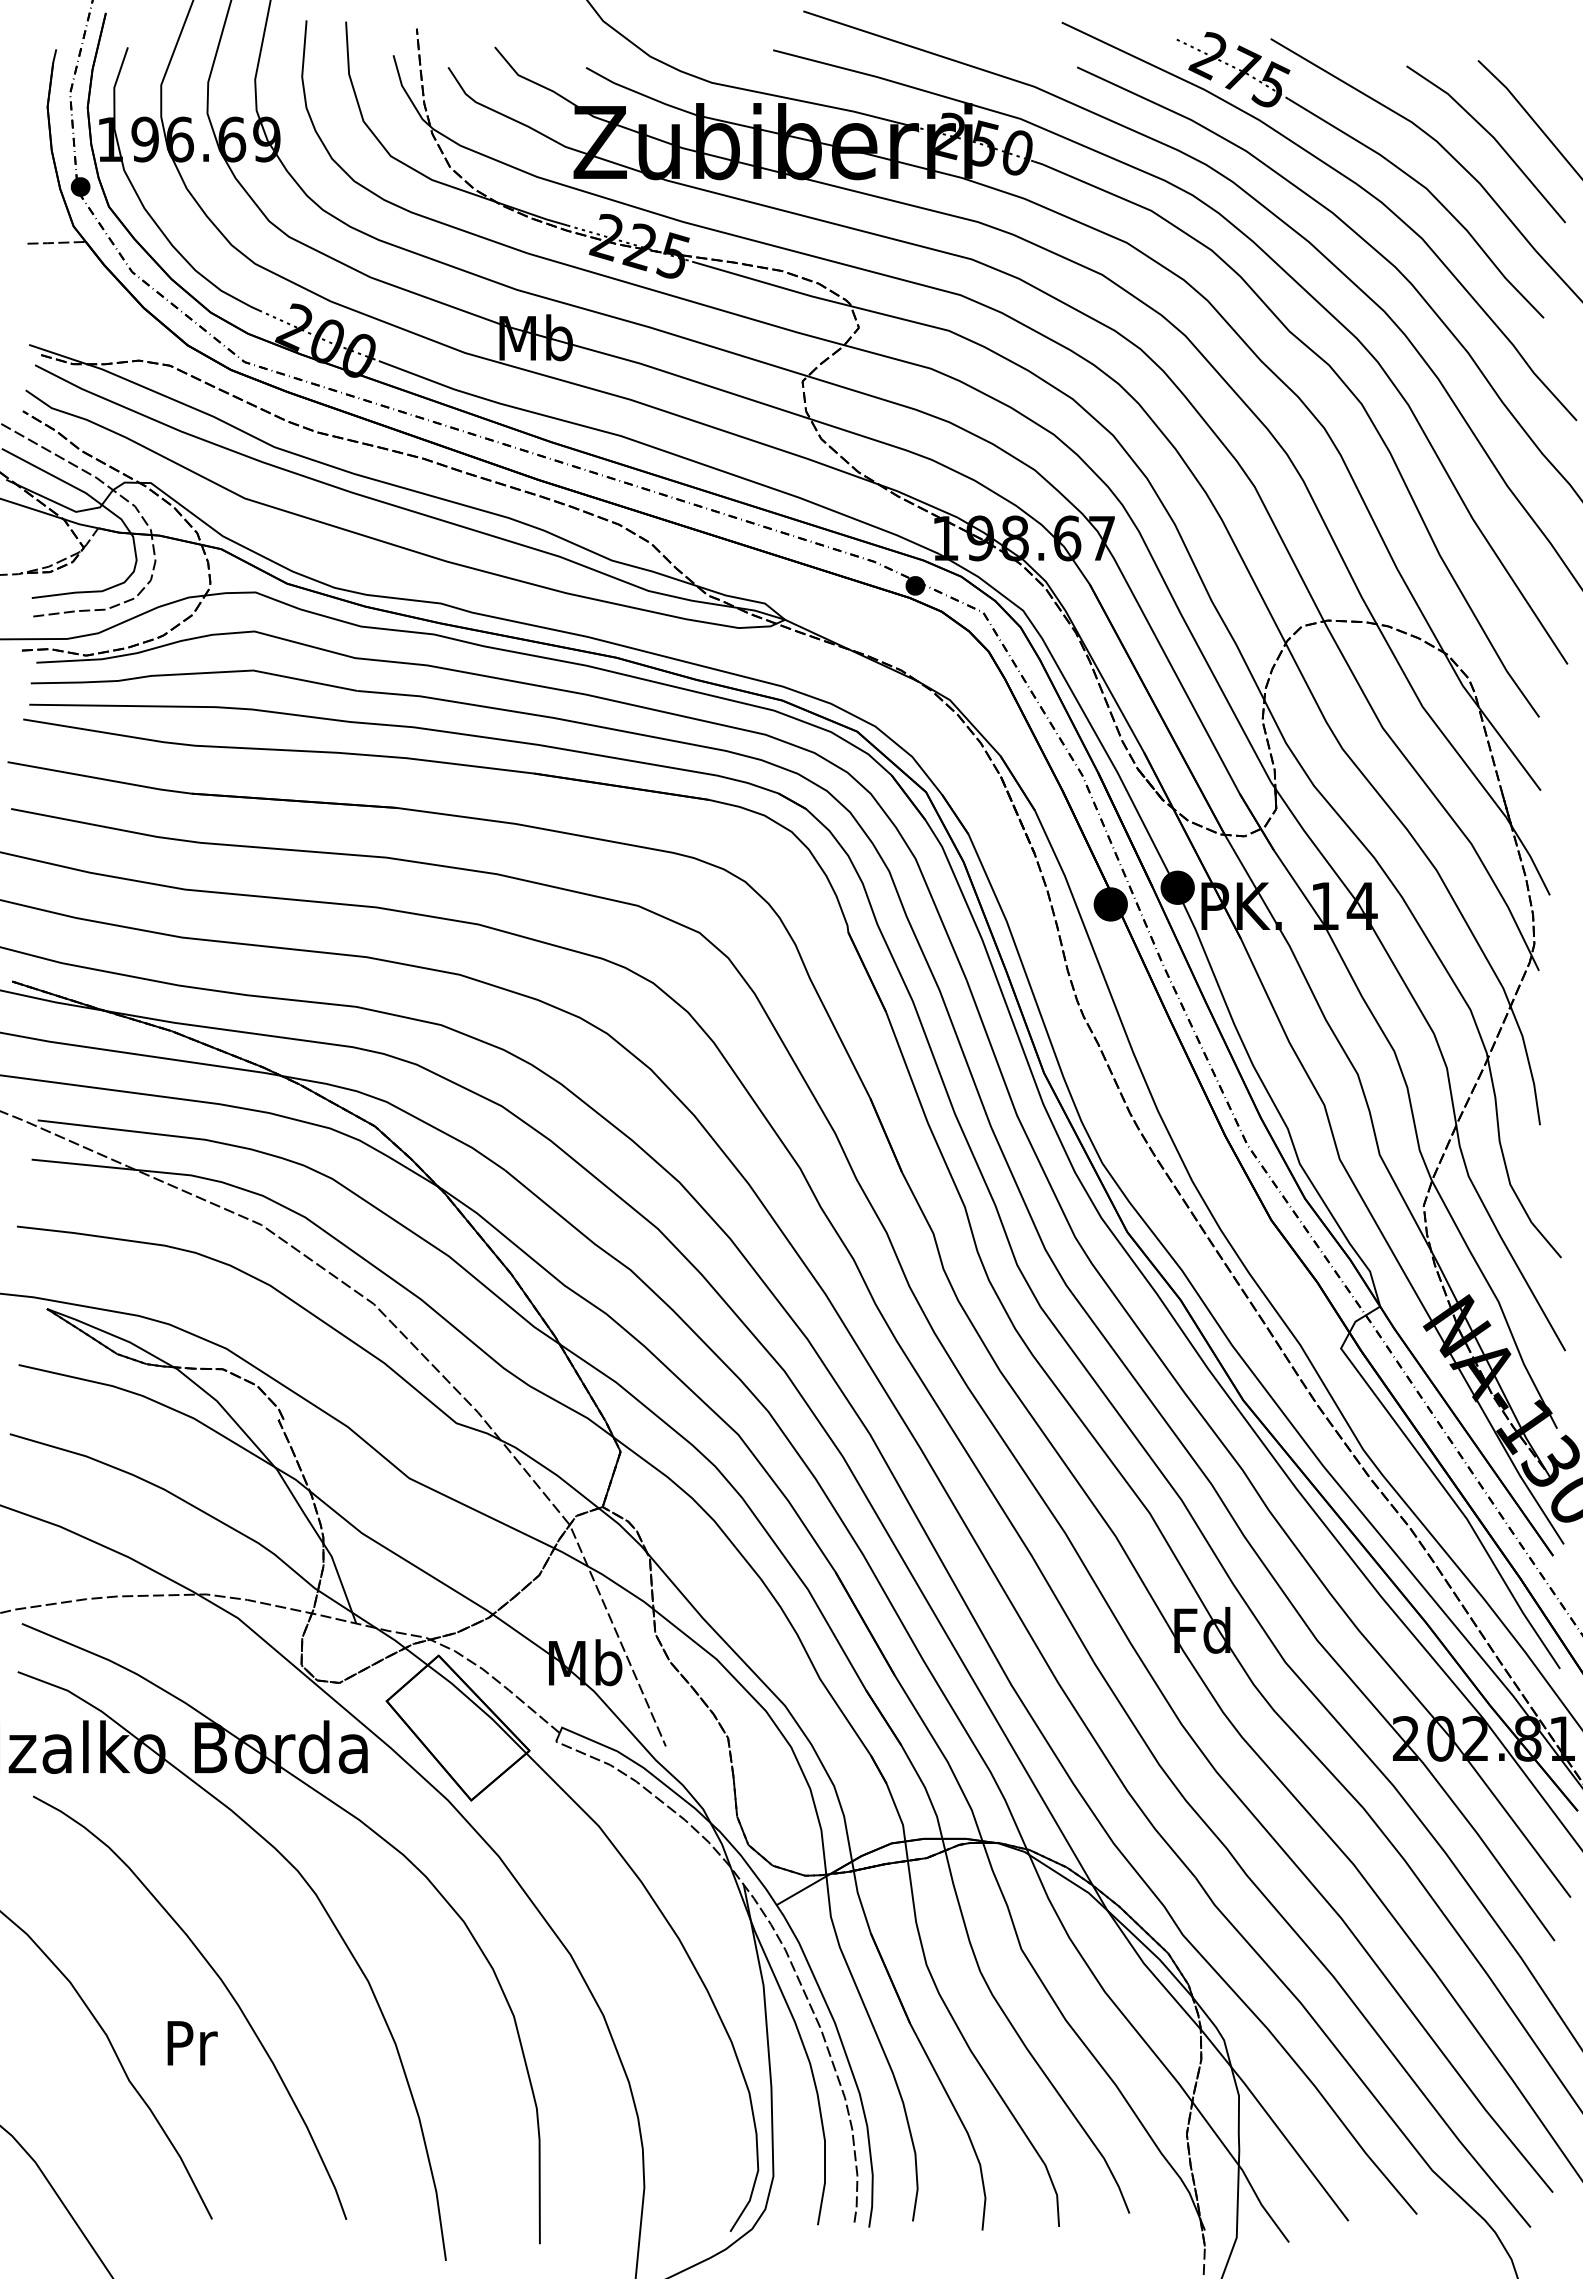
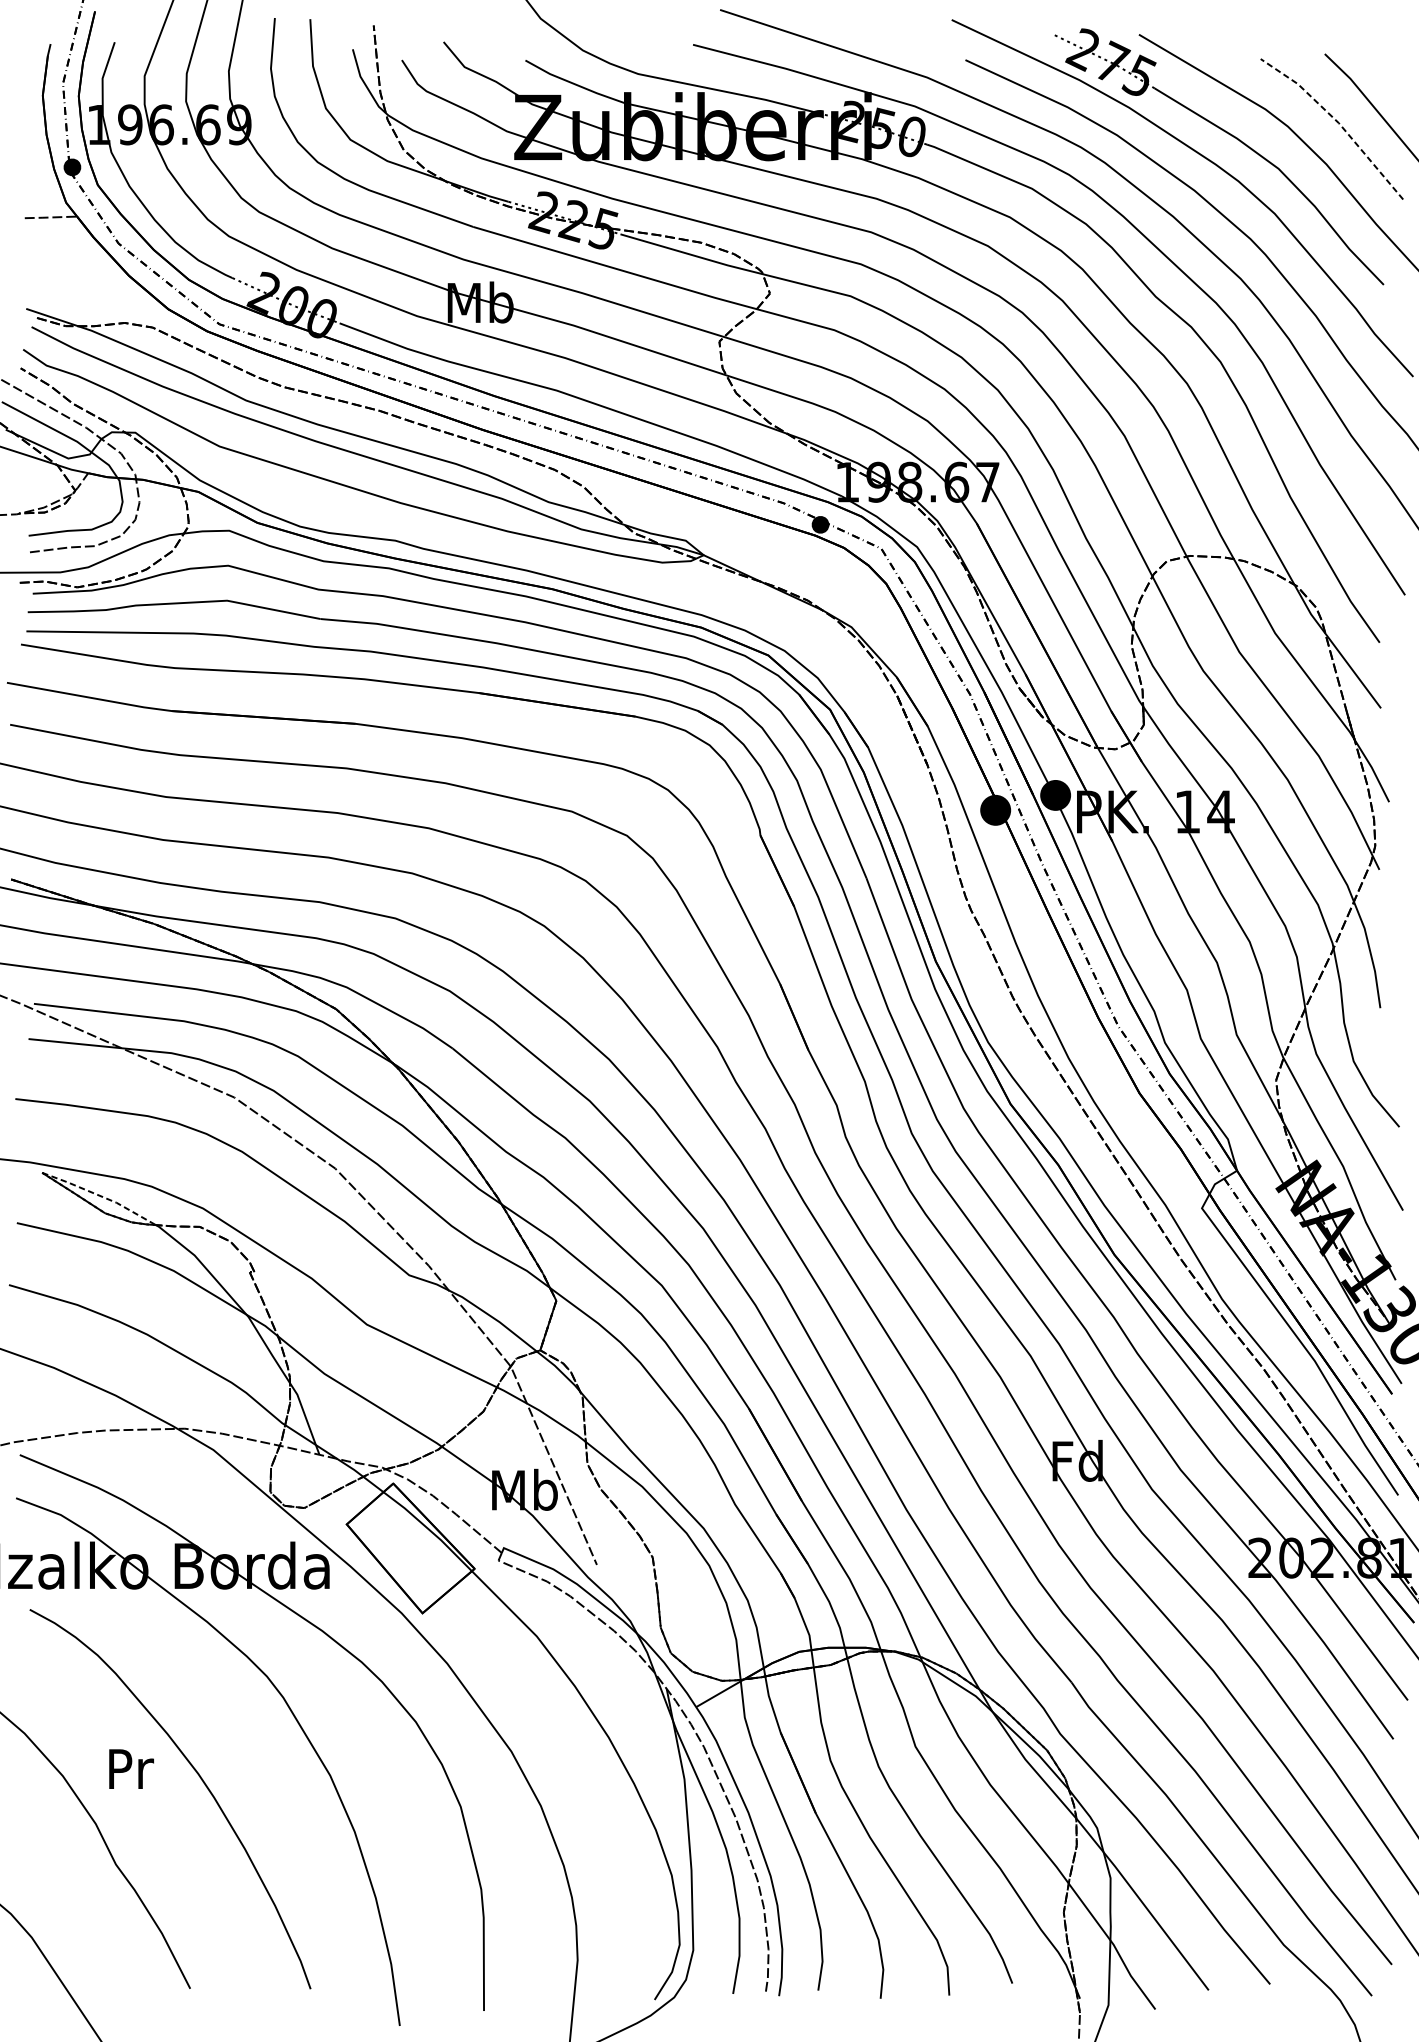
line: (1493, 136) -> (1338, 122), solid -> dashed
line: (112, 1335) -> (100, 1196), solid -> dashed
text: (192, 2043) -> (131, 1769), moved

